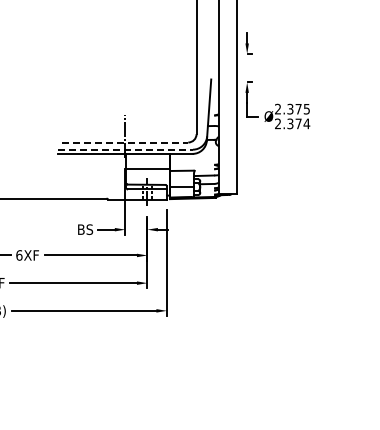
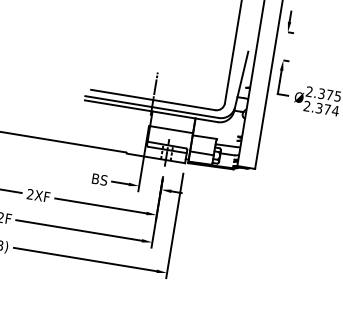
line: (125, 142) -> (153, 100), dashed -> solid
line: (125, 149) -> (152, 106), dashed -> solid
text: (19, 255) -> (30, 194), 6XF -> 2XF

